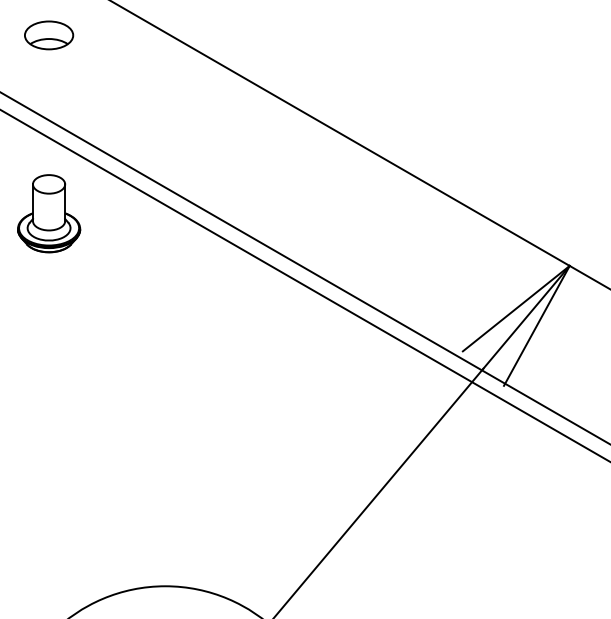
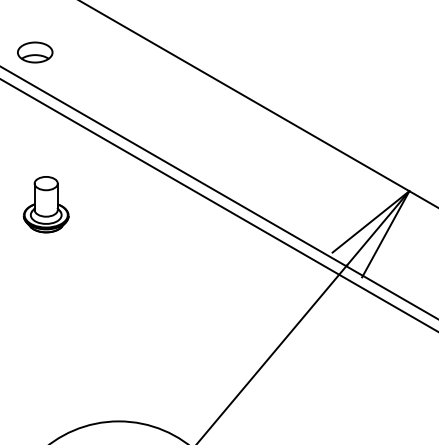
part: (49, 35) -> (35, 52), moved
part: (48, 213) -> (45, 204), moved

